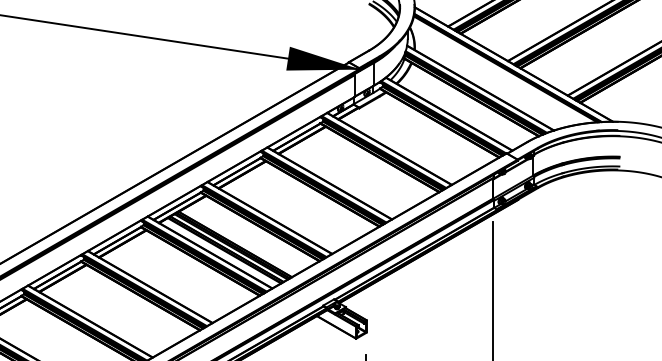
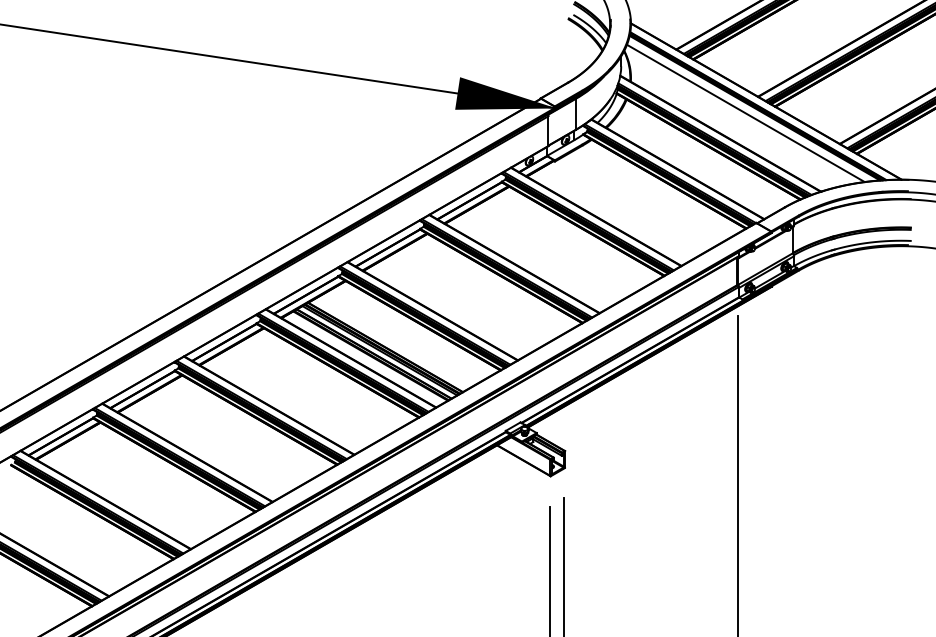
line: (498, 73) -> (745, 113), added

